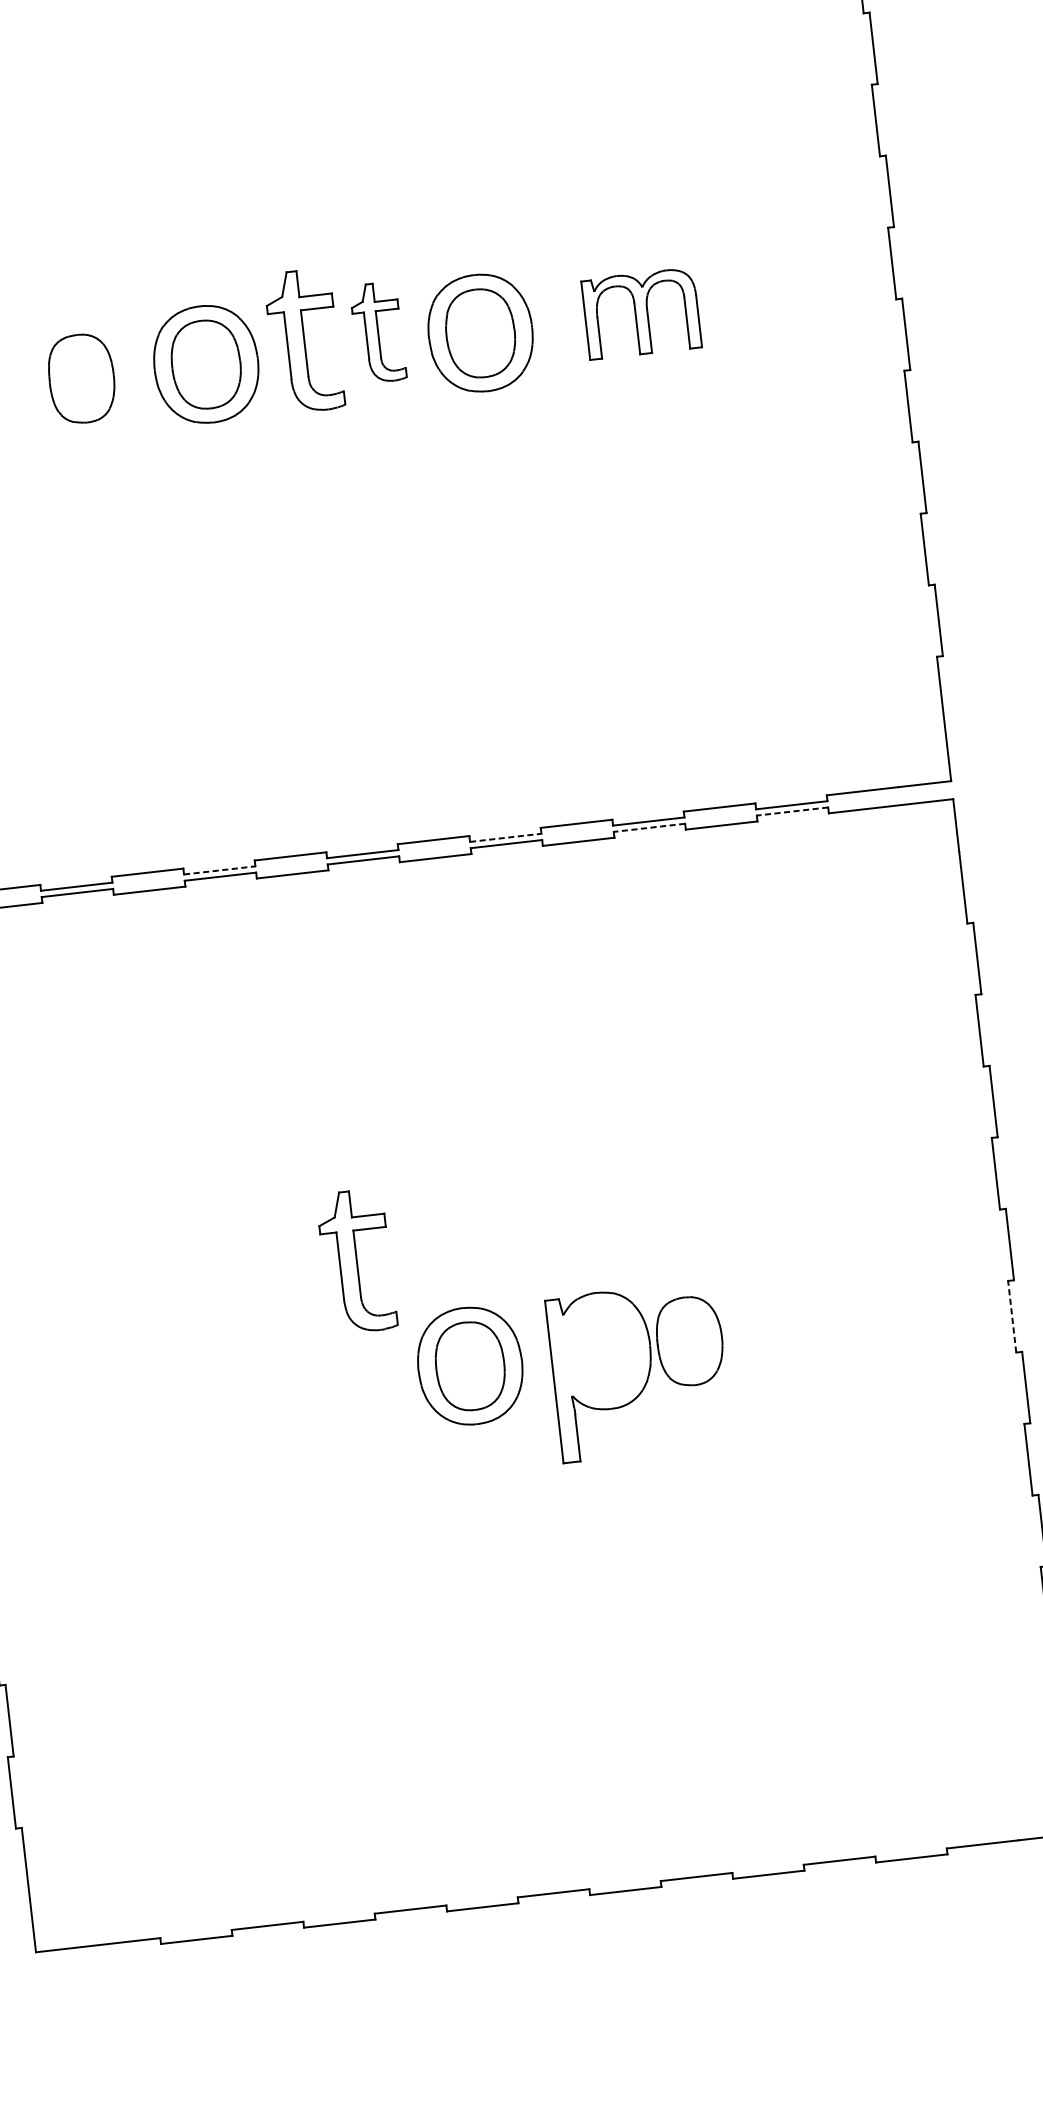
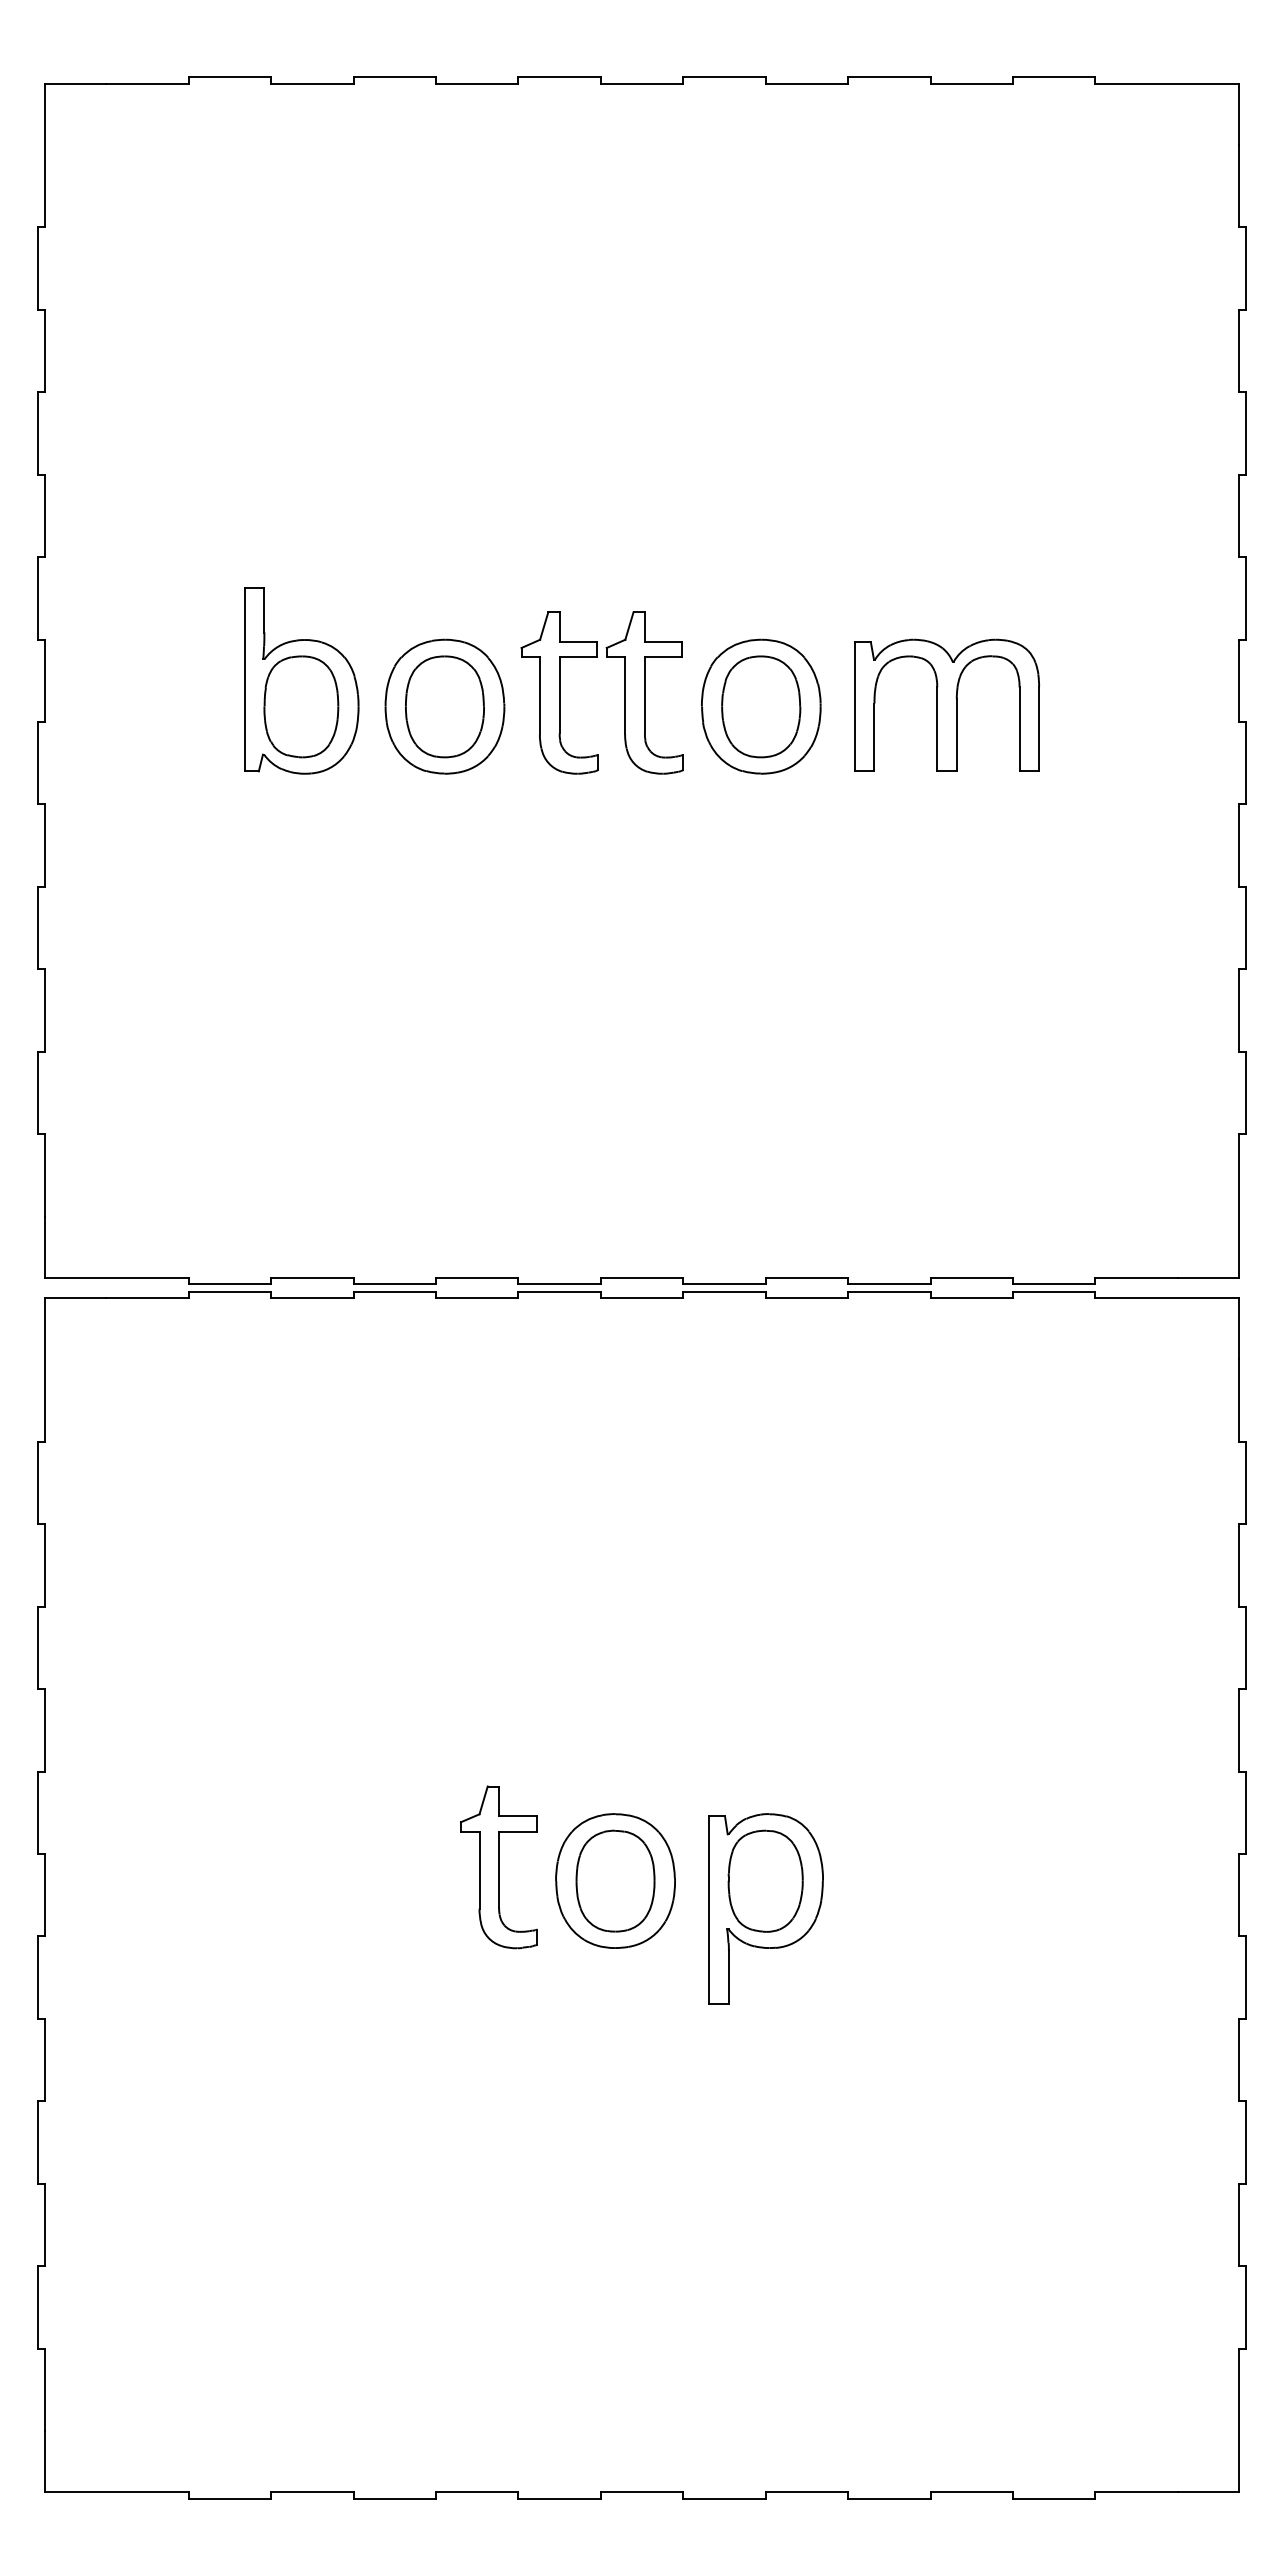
part: (641, 312) -> (946, 704), size x1.43
part: (377, 332) -> (644, 692), size x1.43
part: (79, 355) -> (301, 680), added
line: (791, 811) -> (1053, 1291), dashed -> solid
line: (648, 827) -> (888, 1291), dashed -> solid
line: (505, 837) -> (724, 1284), dashed -> solid
line: (220, 870) -> (395, 1284), dashed -> solid
part: (356, 1261) -> (498, 1867), moved
line: (1011, 1316) -> (1238, 1894), dashed -> solid
part: (689, 1340) -> (765, 1880), moved

